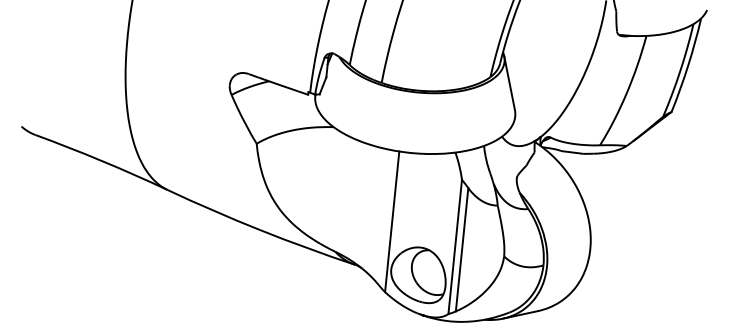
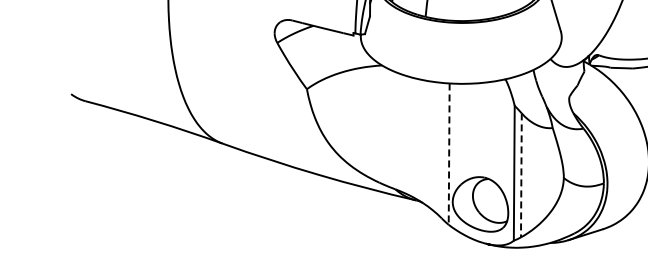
line: (392, 221) -> (449, 153), solid -> dashed
line: (462, 249) -> (521, 175), solid -> dashed

